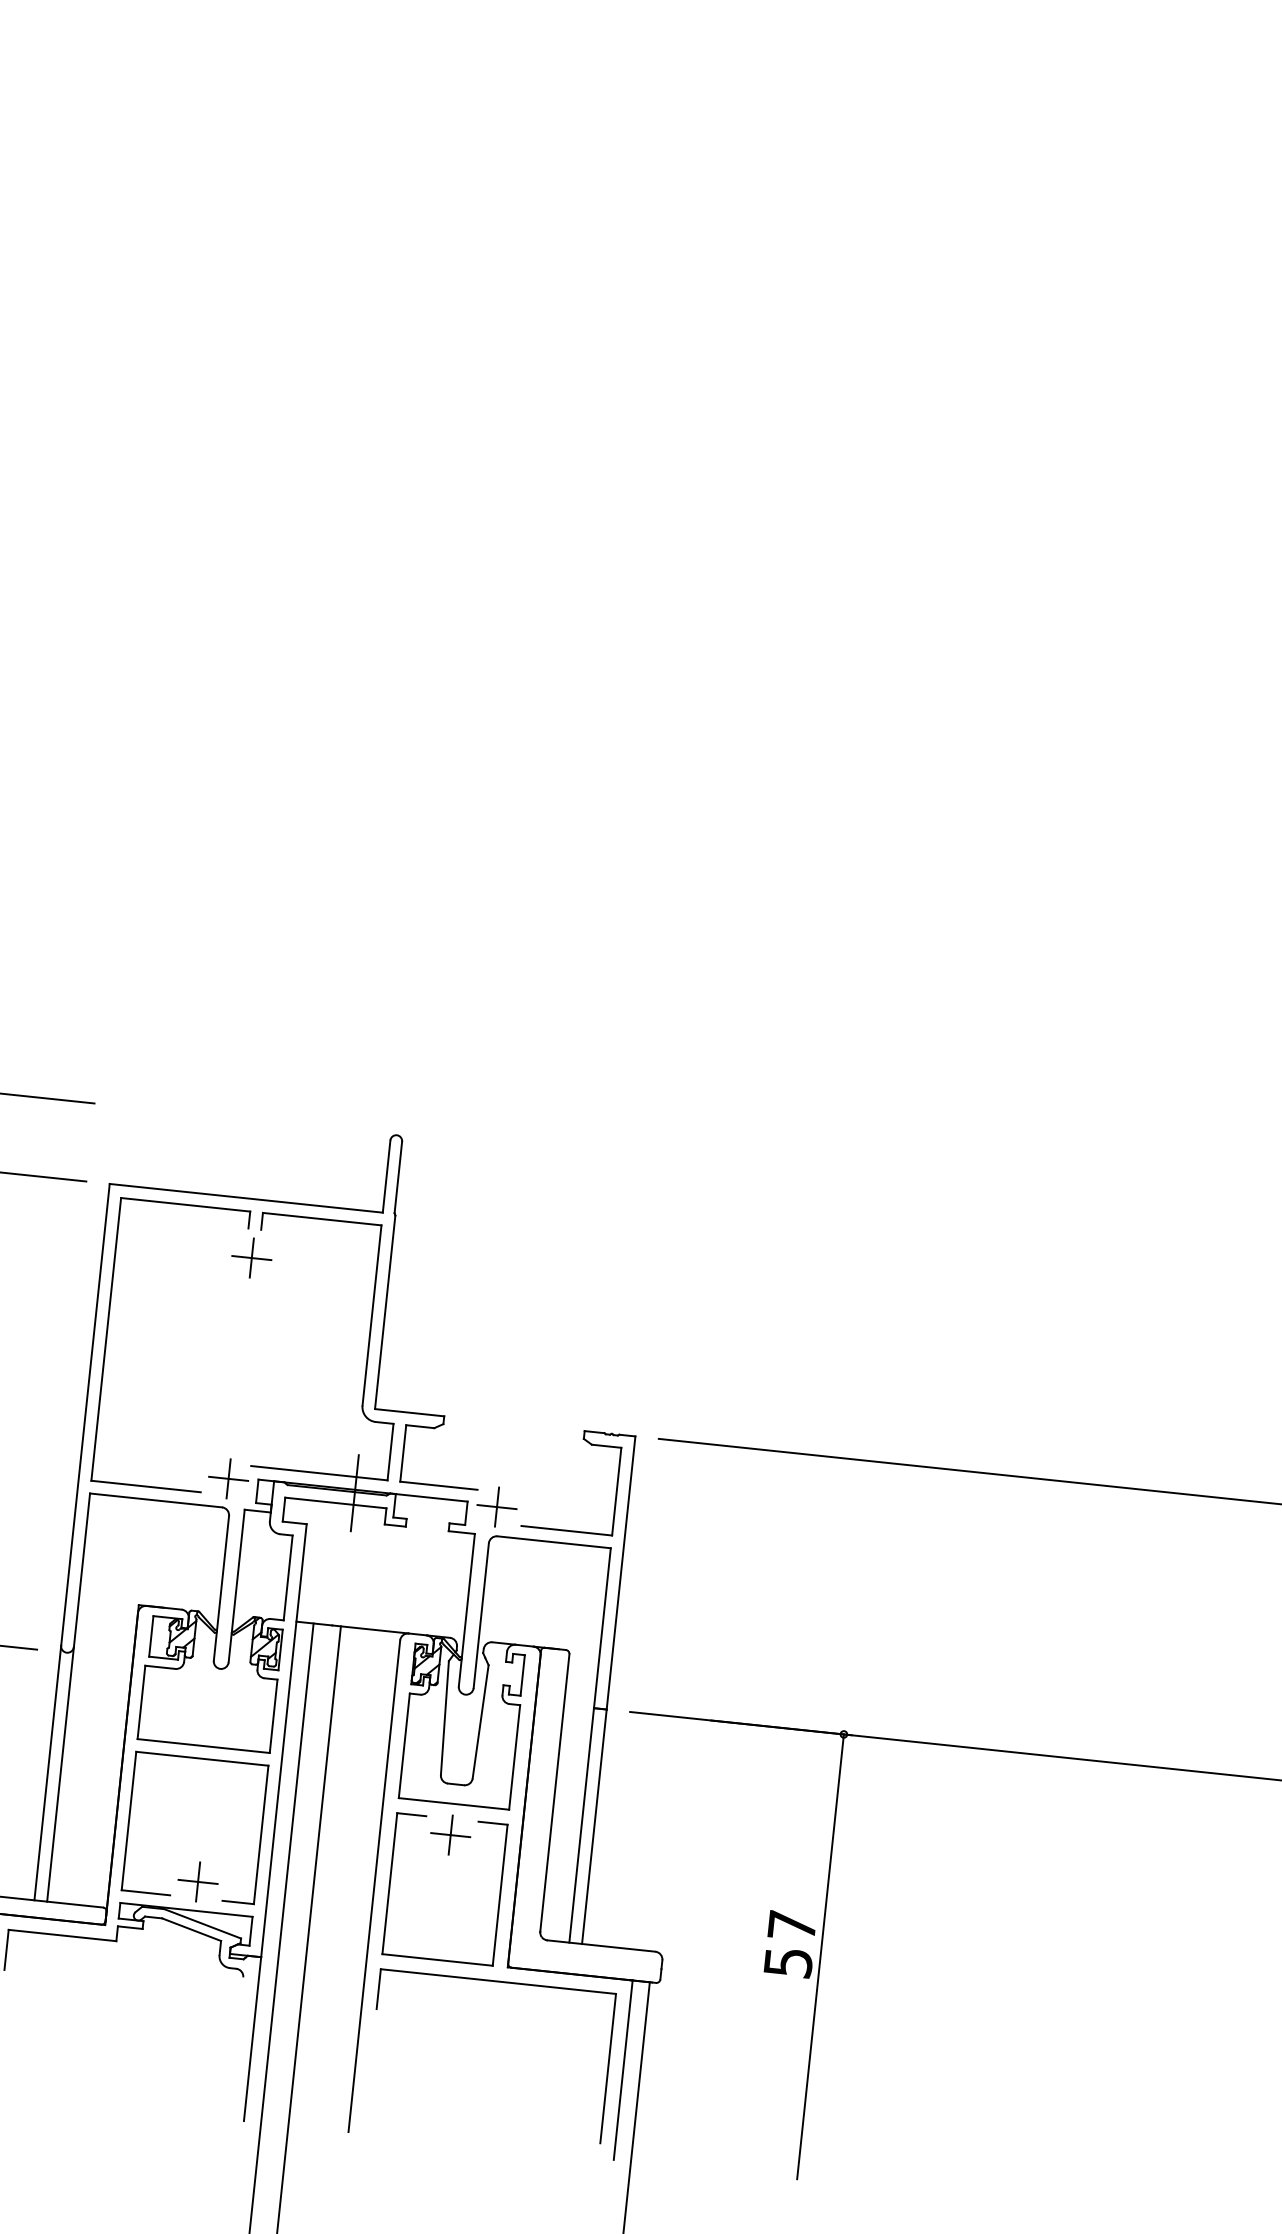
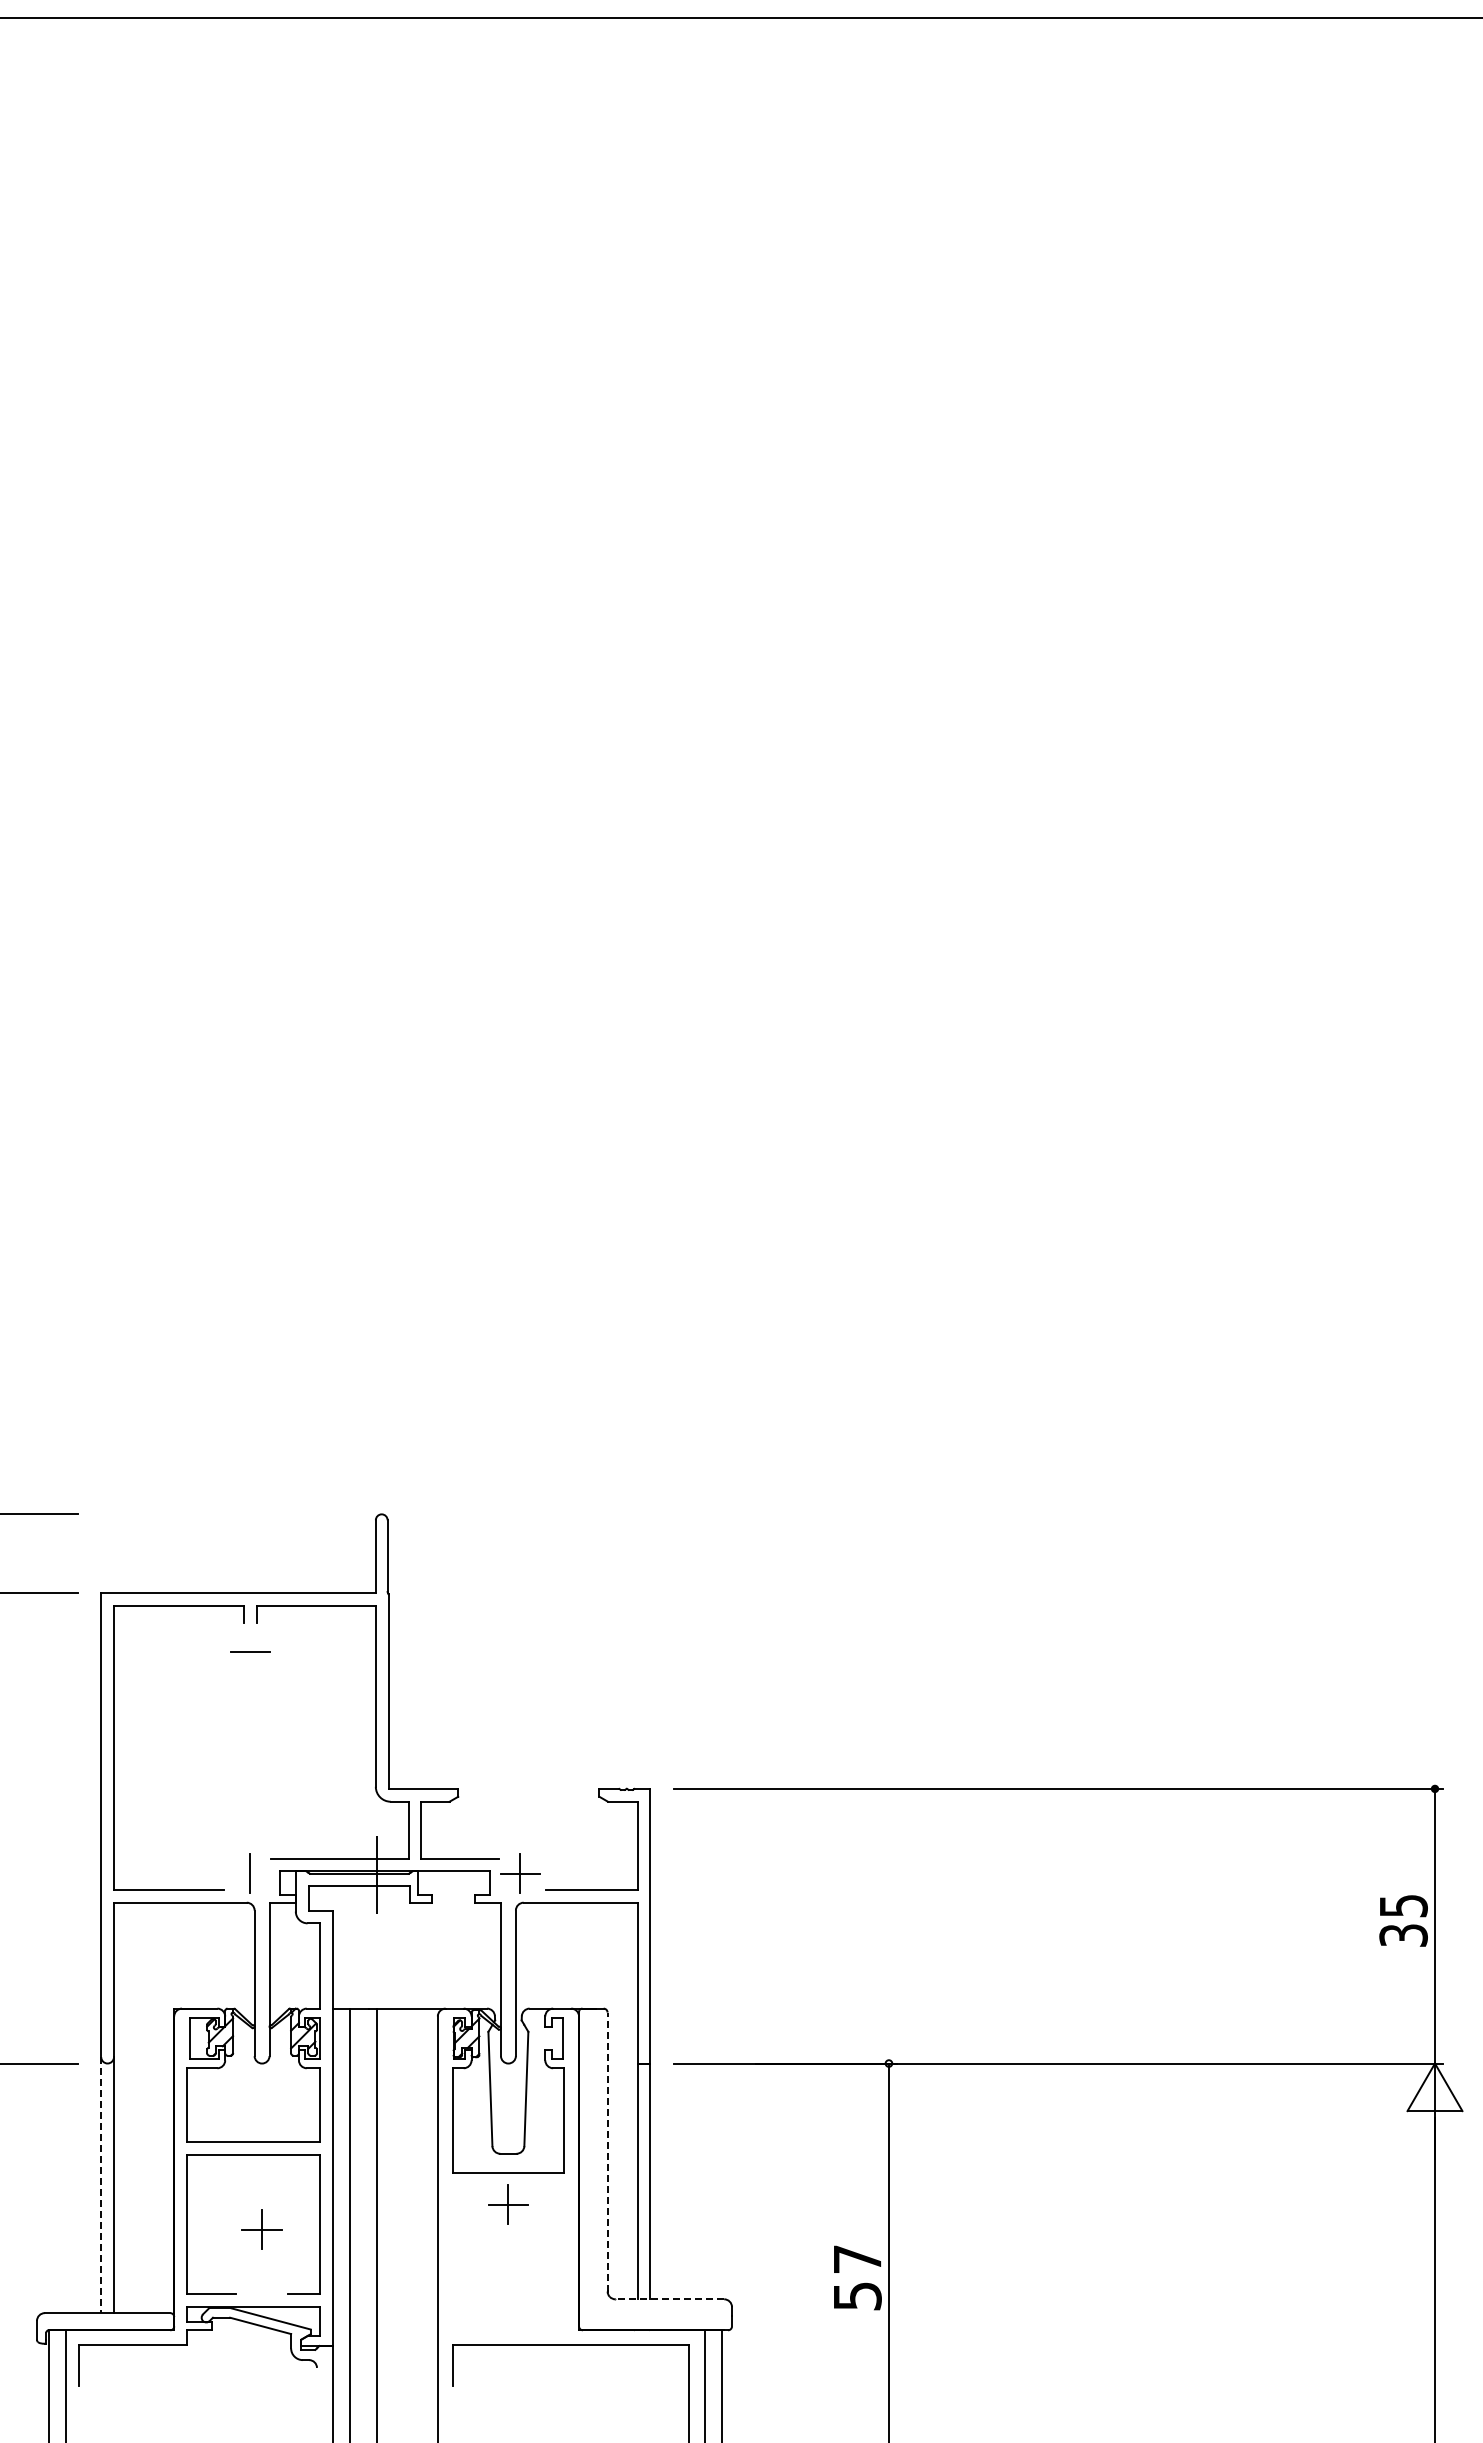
line: (252, 1257) -> (250, 1651), removed
line: (227, 1478) -> (249, 1873), removed
line: (48, 1773) -> (101, 2185), solid -> dashed
line: (554, 1792) -> (607, 2151), solid -> dashed
part: (197, 1881) -> (261, 2229), moved
part: (390, 1883) -> (453, 2259), removed
line: (600, 1946) -> (669, 2299), solid -> dashed

